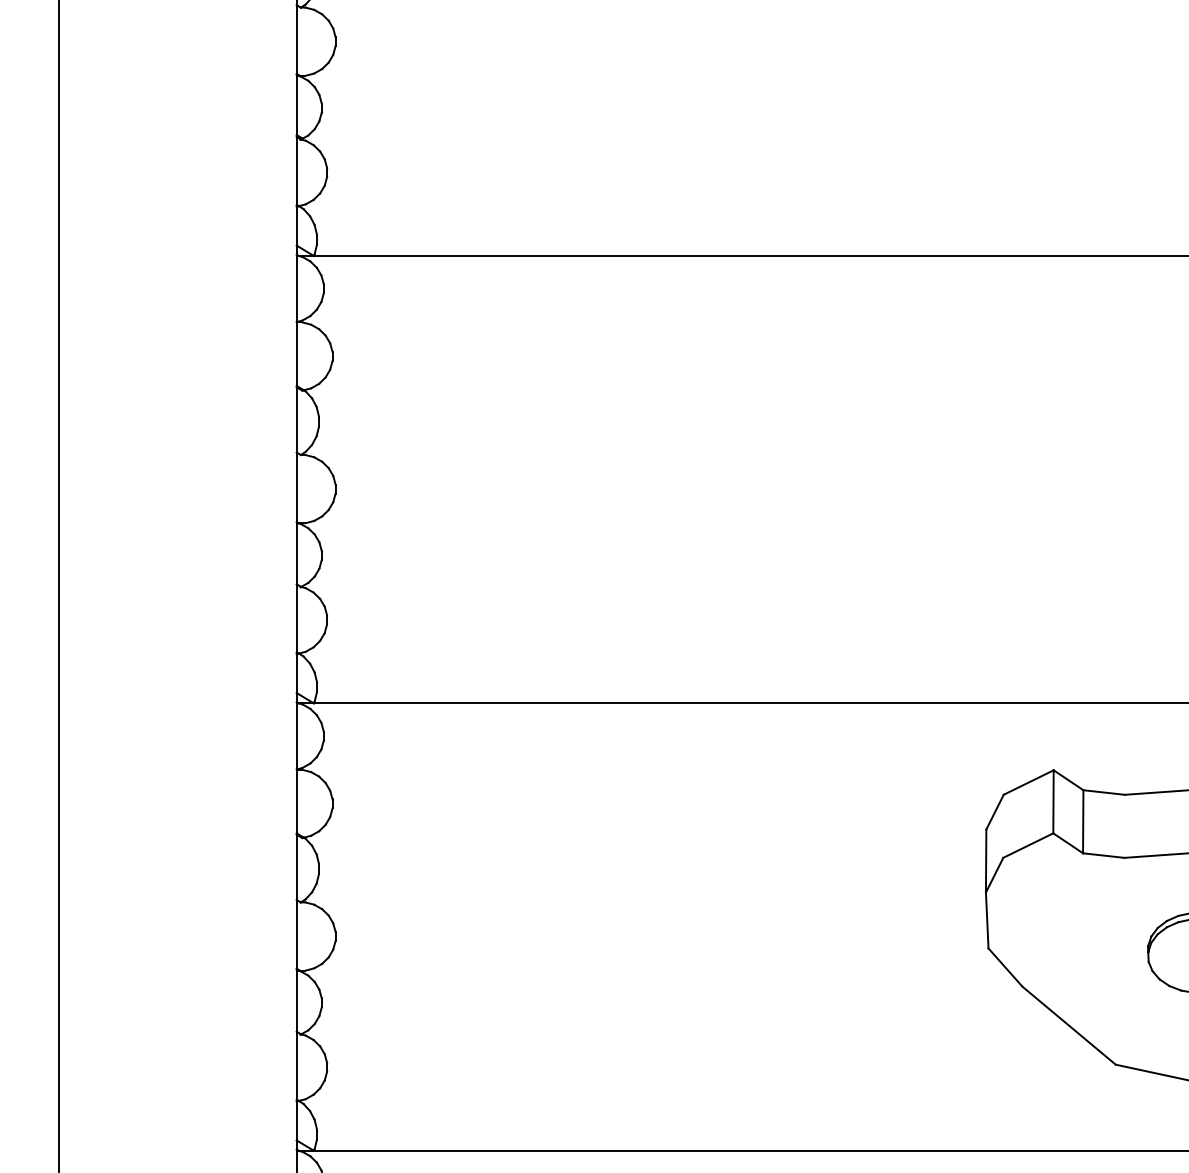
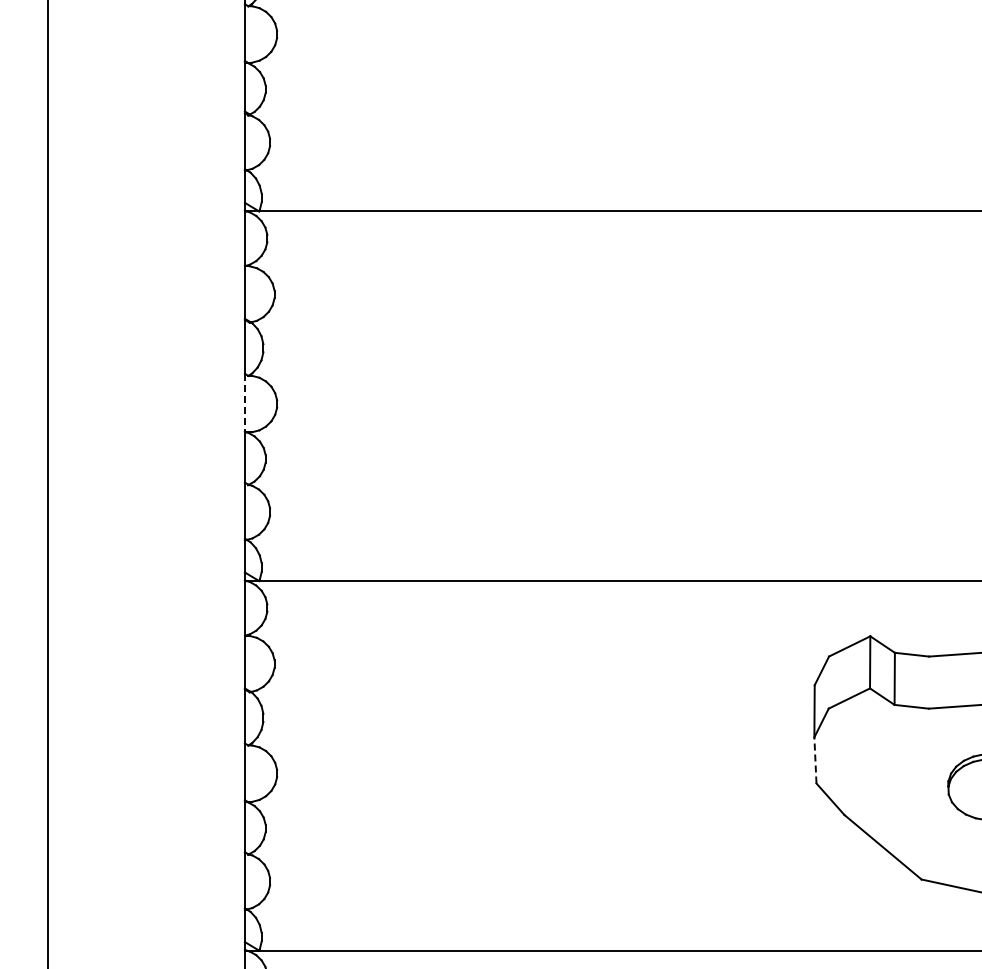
line: (296, 487) -> (244, 402), solid -> dashed
line: (987, 919) -> (815, 759), solid -> dashed

